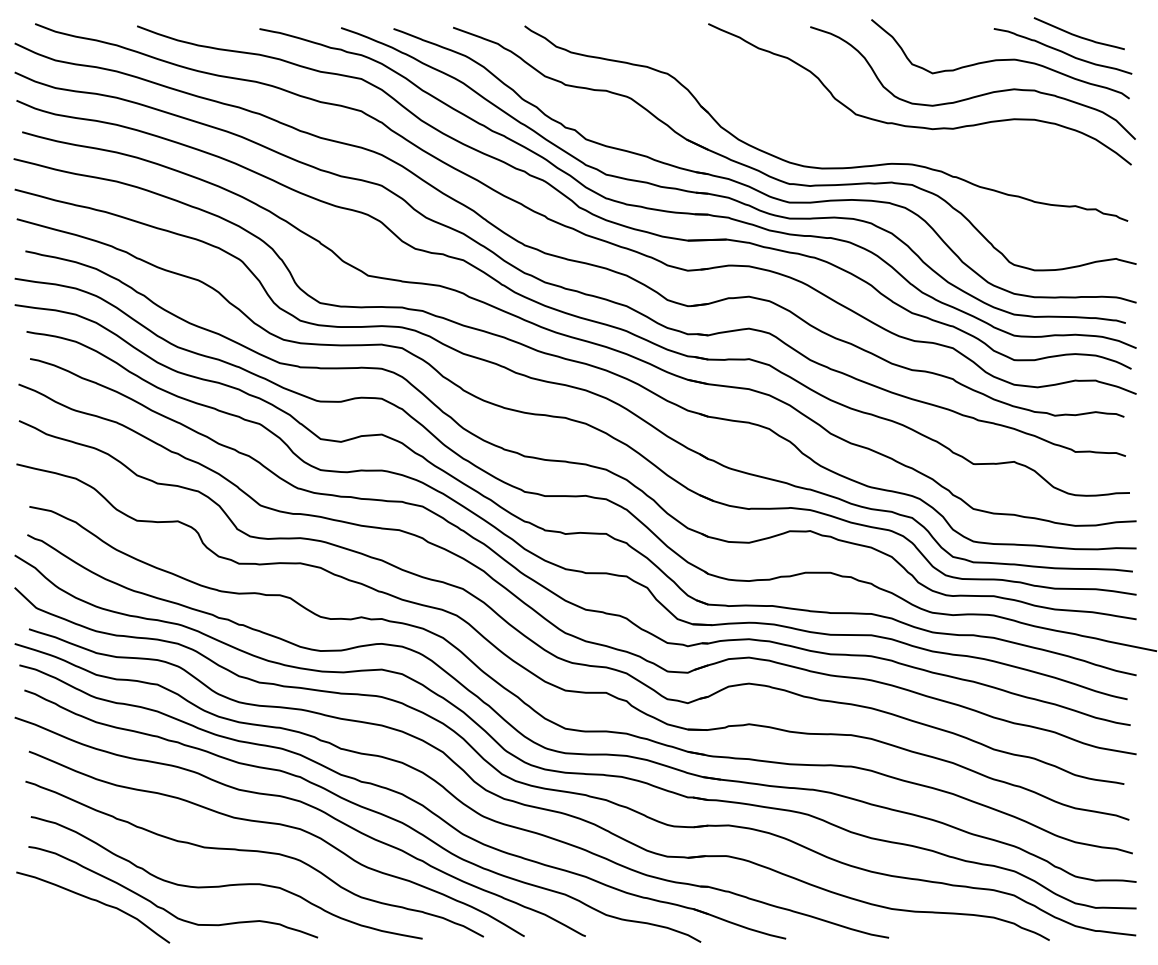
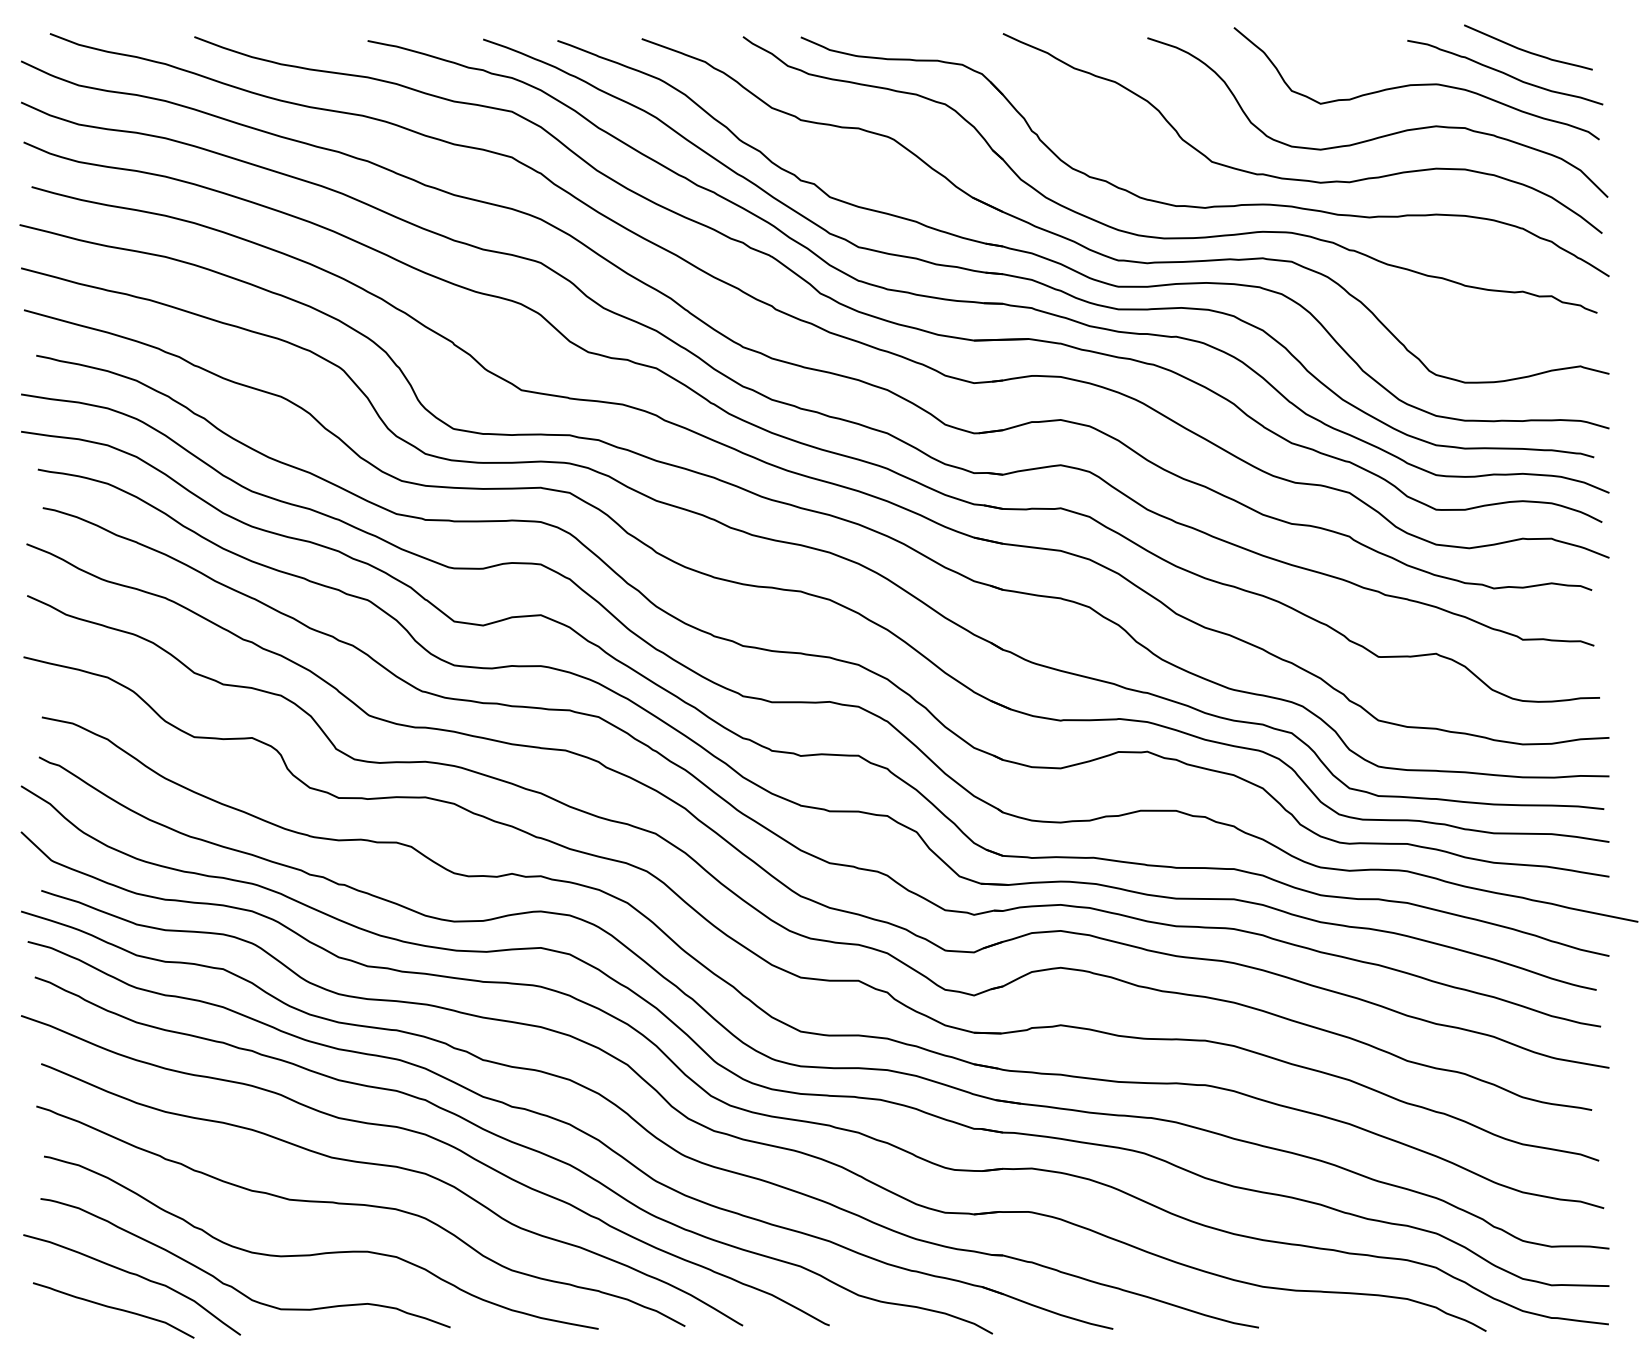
part: (849, 145) -> (1202, 205), added
curve: (80, 924) -> (114, 1308), added

